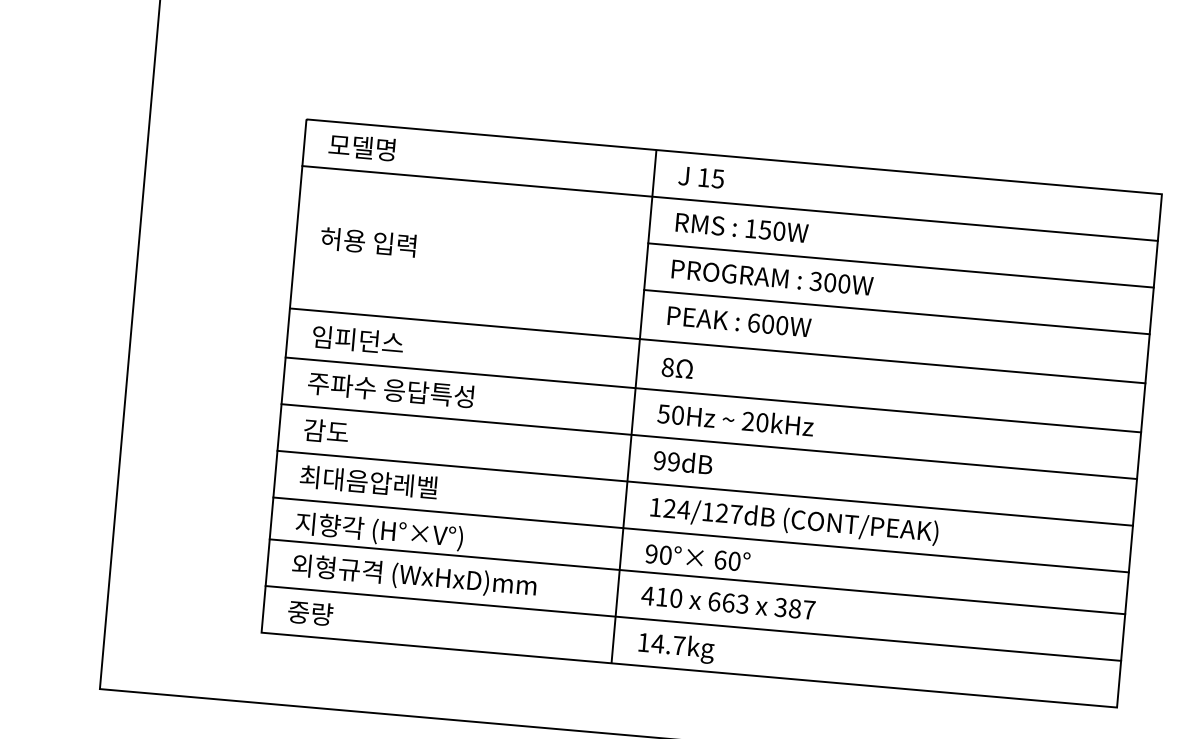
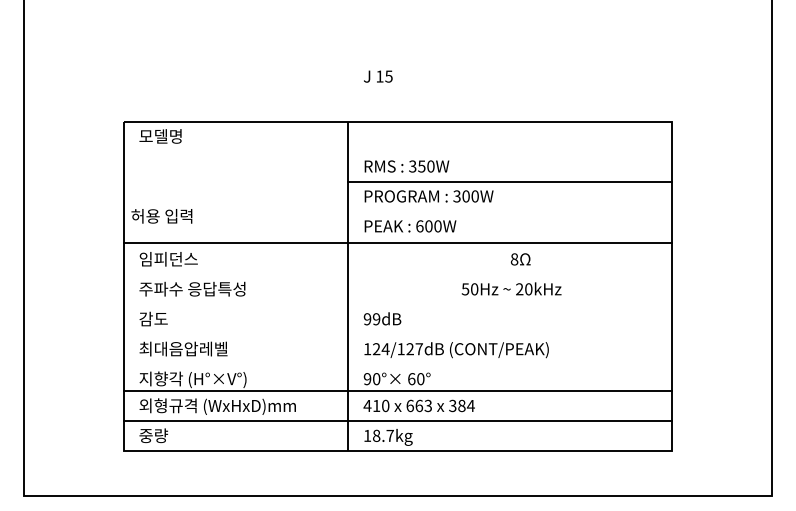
text: (701, 177) -> (378, 76), moved
line: (729, 203) -> (397, 151), removed
text: (750, 228) -> (412, 166), 150W -> 350W
text: (367, 242) -> (161, 216), moved
line: (897, 312) -> (510, 211), removed
text: (677, 368) -> (520, 259), moved
line: (712, 395) -> (397, 274), removed
text: (735, 419) -> (511, 288), moved
line: (708, 441) -> (397, 304), removed
line: (704, 488) -> (397, 334), removed
line: (700, 535) -> (397, 364), removed
text: (808, 609) -> (470, 405), 387 -> 384
text: (657, 643) -> (376, 435), 14.7kg -> 18.7kg

